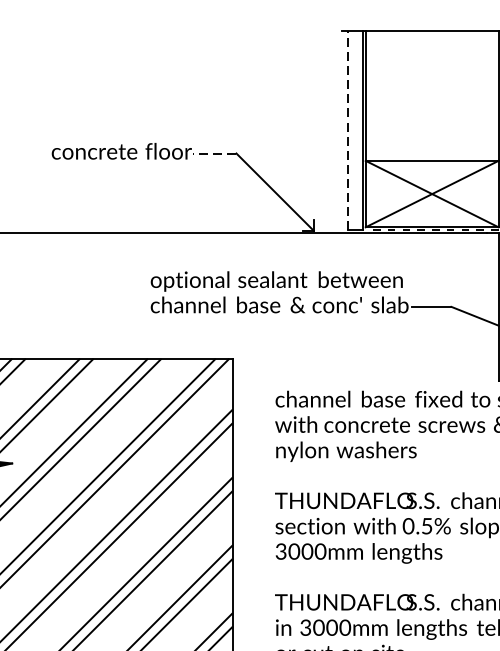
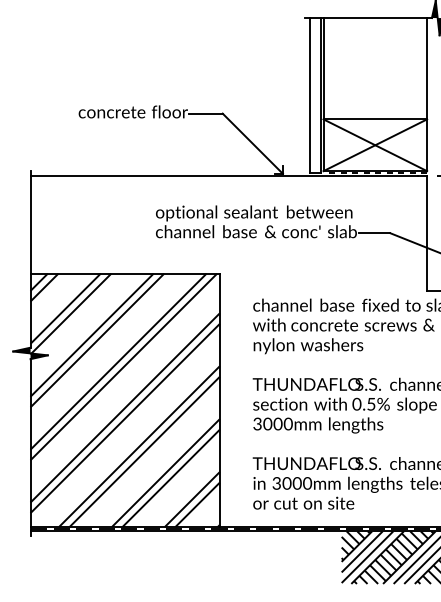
line: (347, 130) -> (309, 95), dashed -> solid
line: (214, 153) -> (205, 113), dashed -> solid

